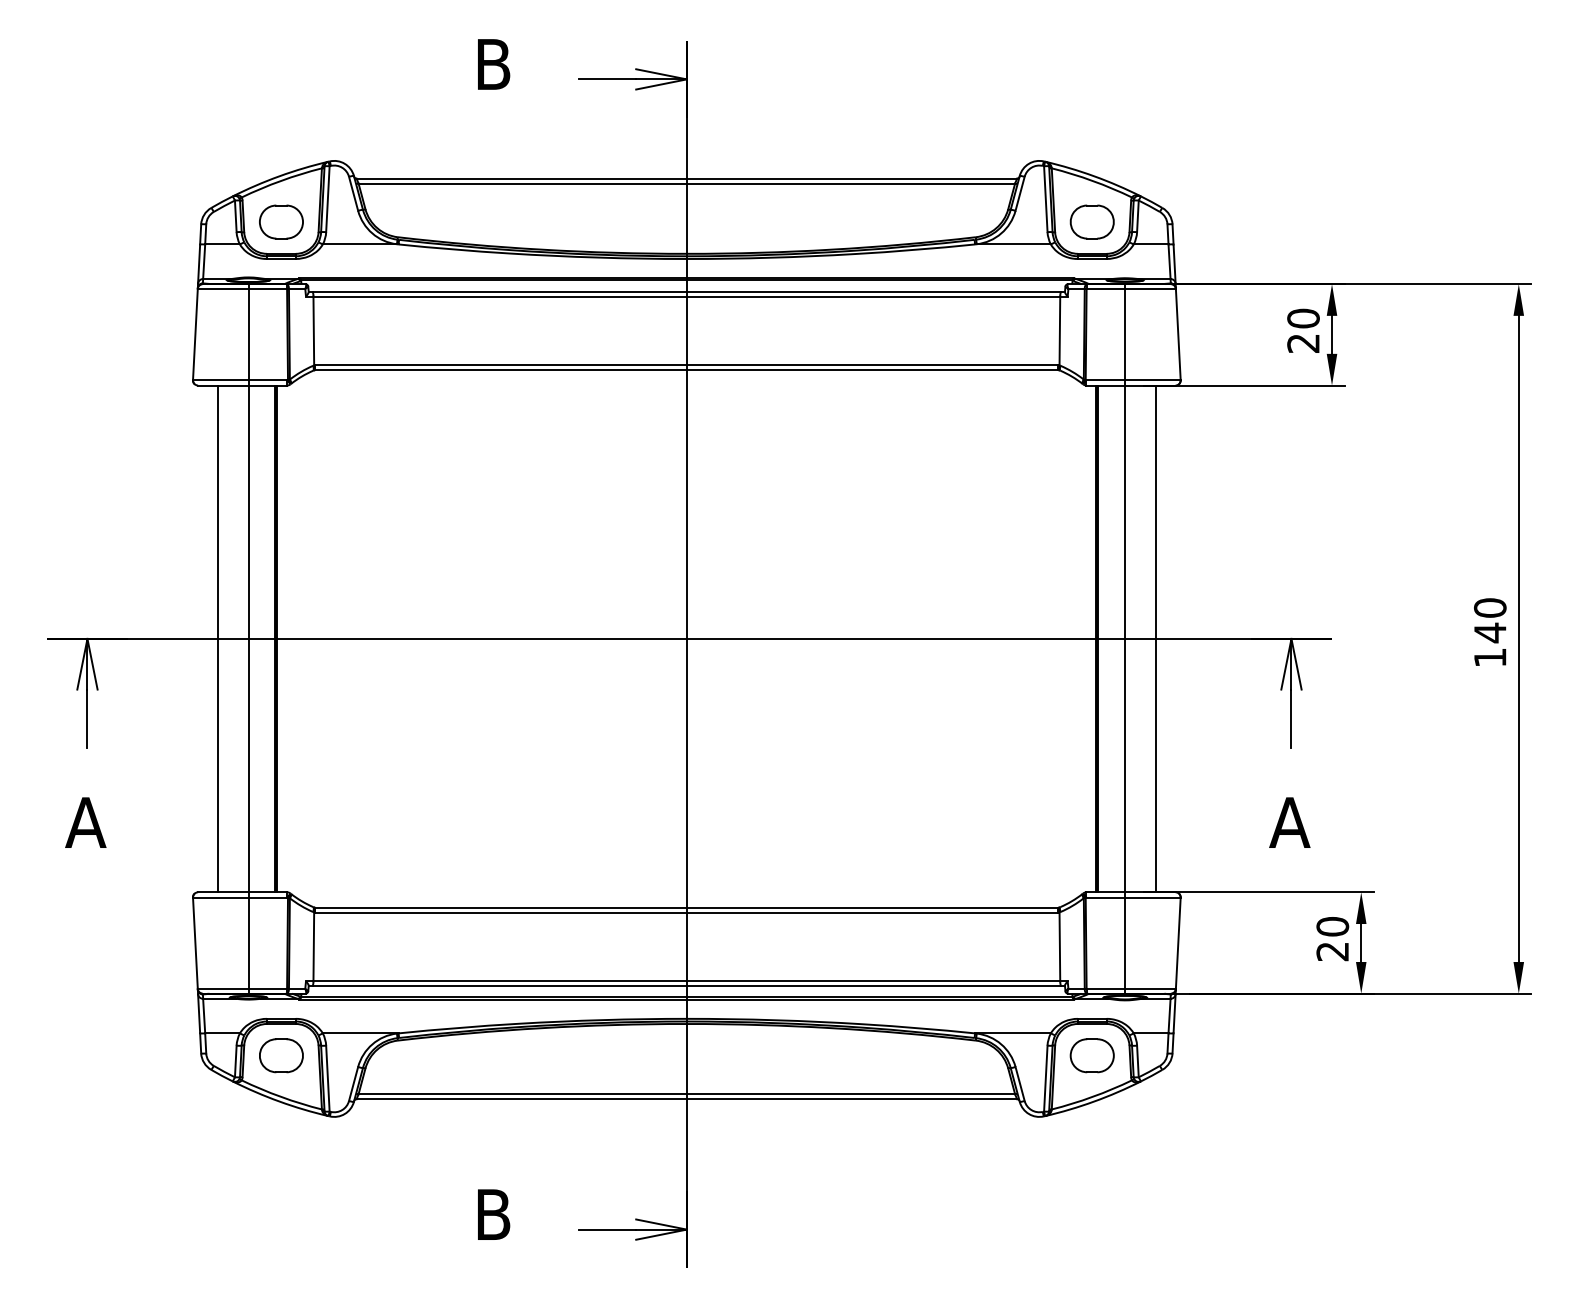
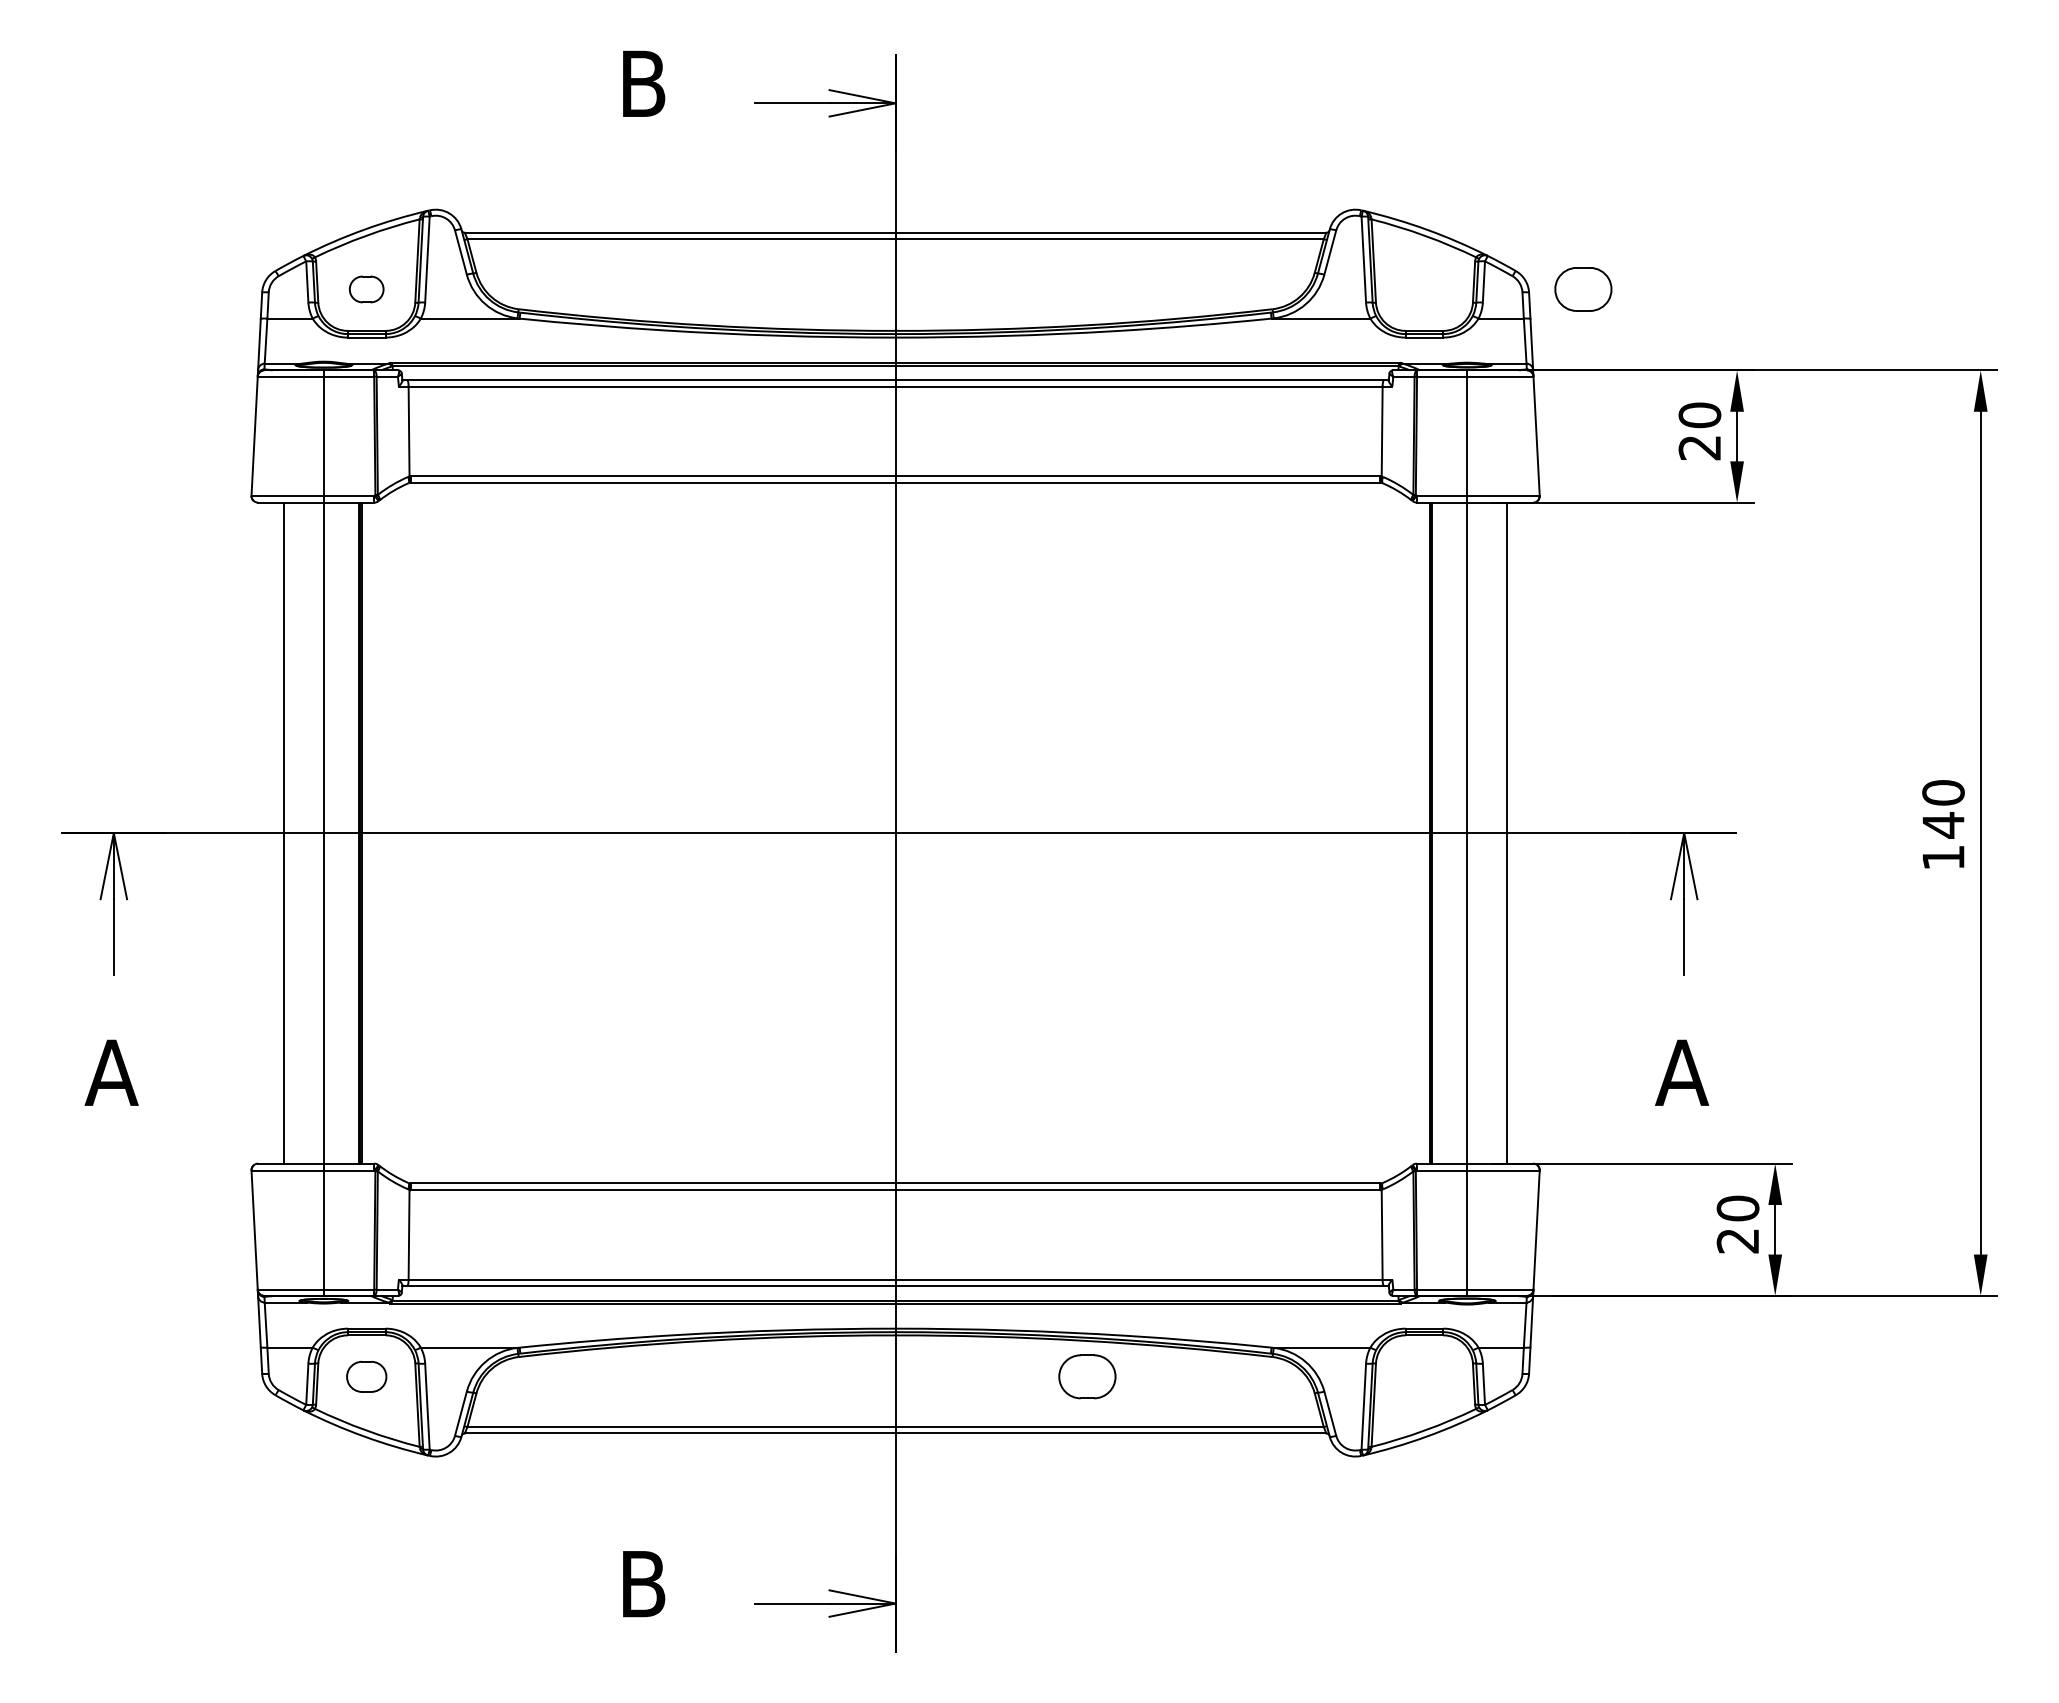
part: (281, 222) -> (366, 289), size x0.6
part: (1092, 222) -> (1583, 289), moved
part: (281, 1055) -> (366, 1376), size x0.7
part: (1092, 1055) -> (1087, 1376), moved

